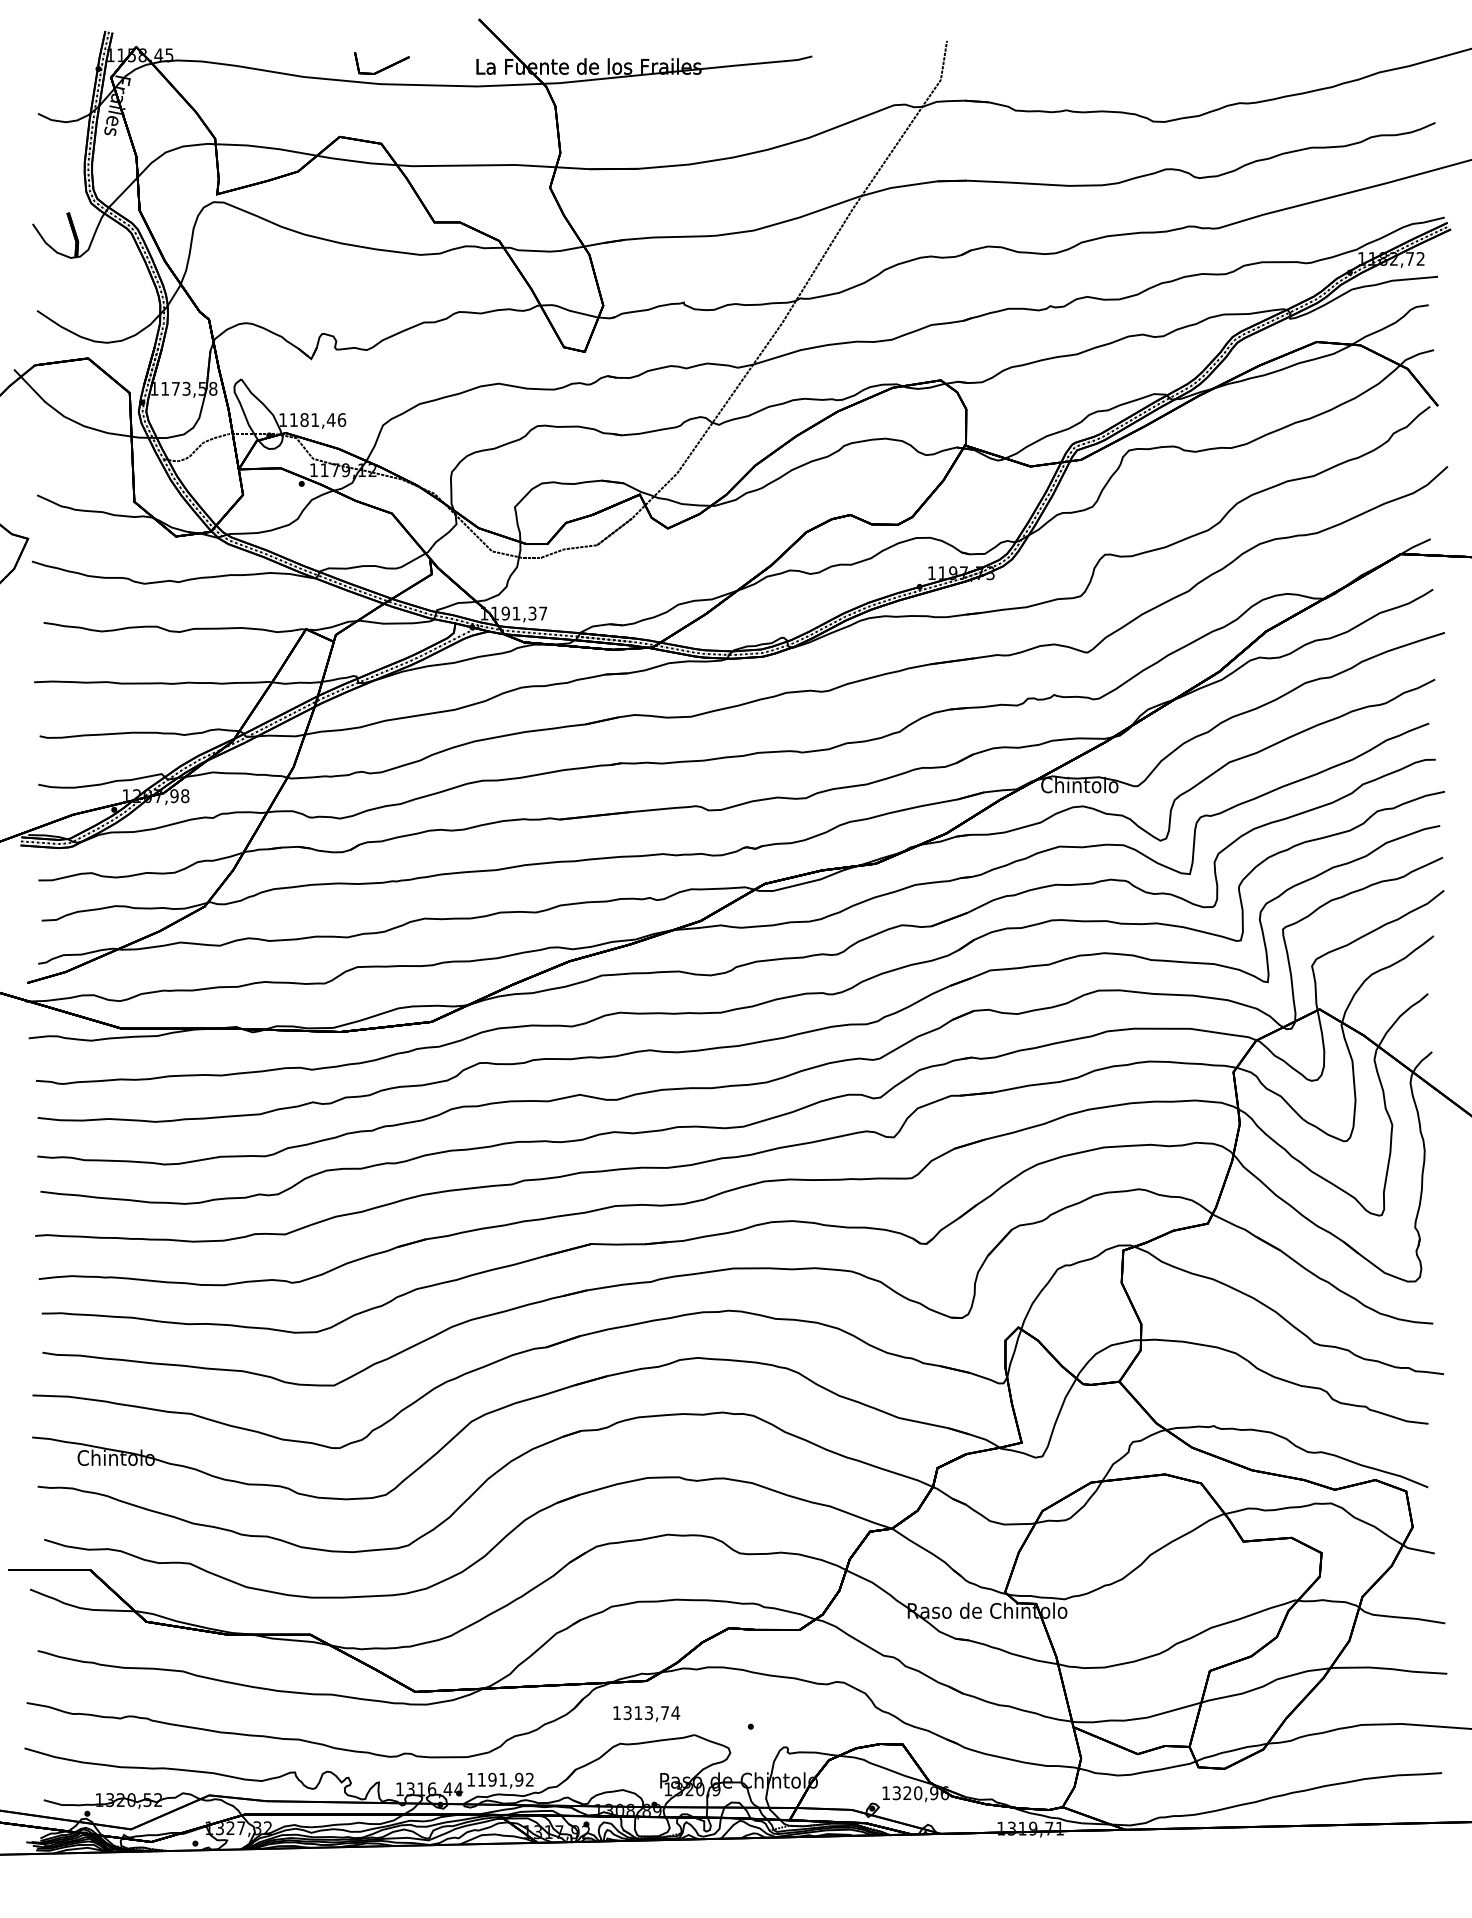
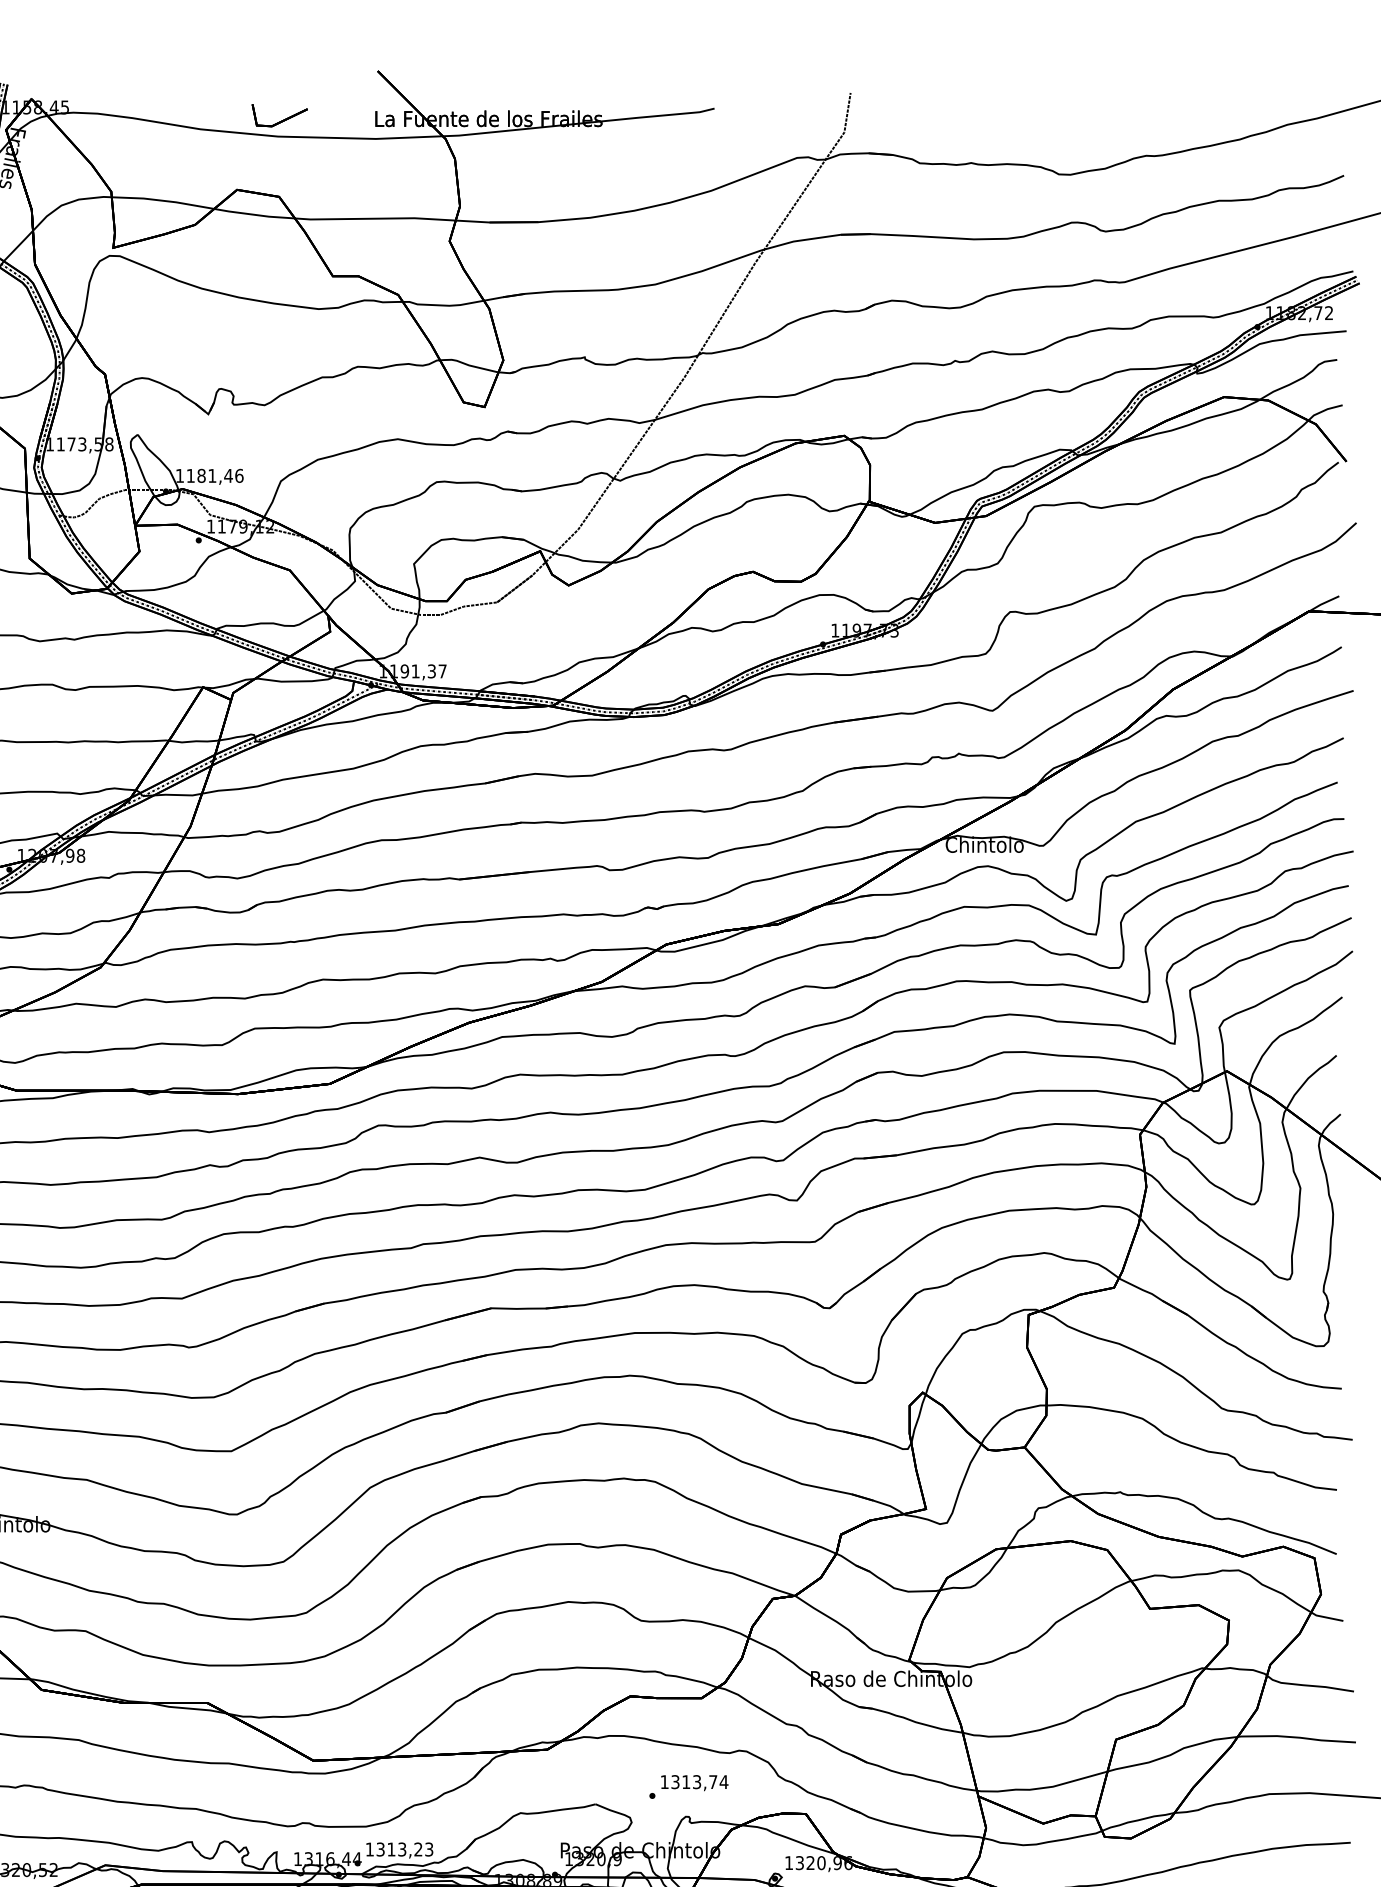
text: (646, 1713) -> (694, 1782), moved
text: (505, 1779) -> (404, 1849), 1191,92 -> 1313,23

